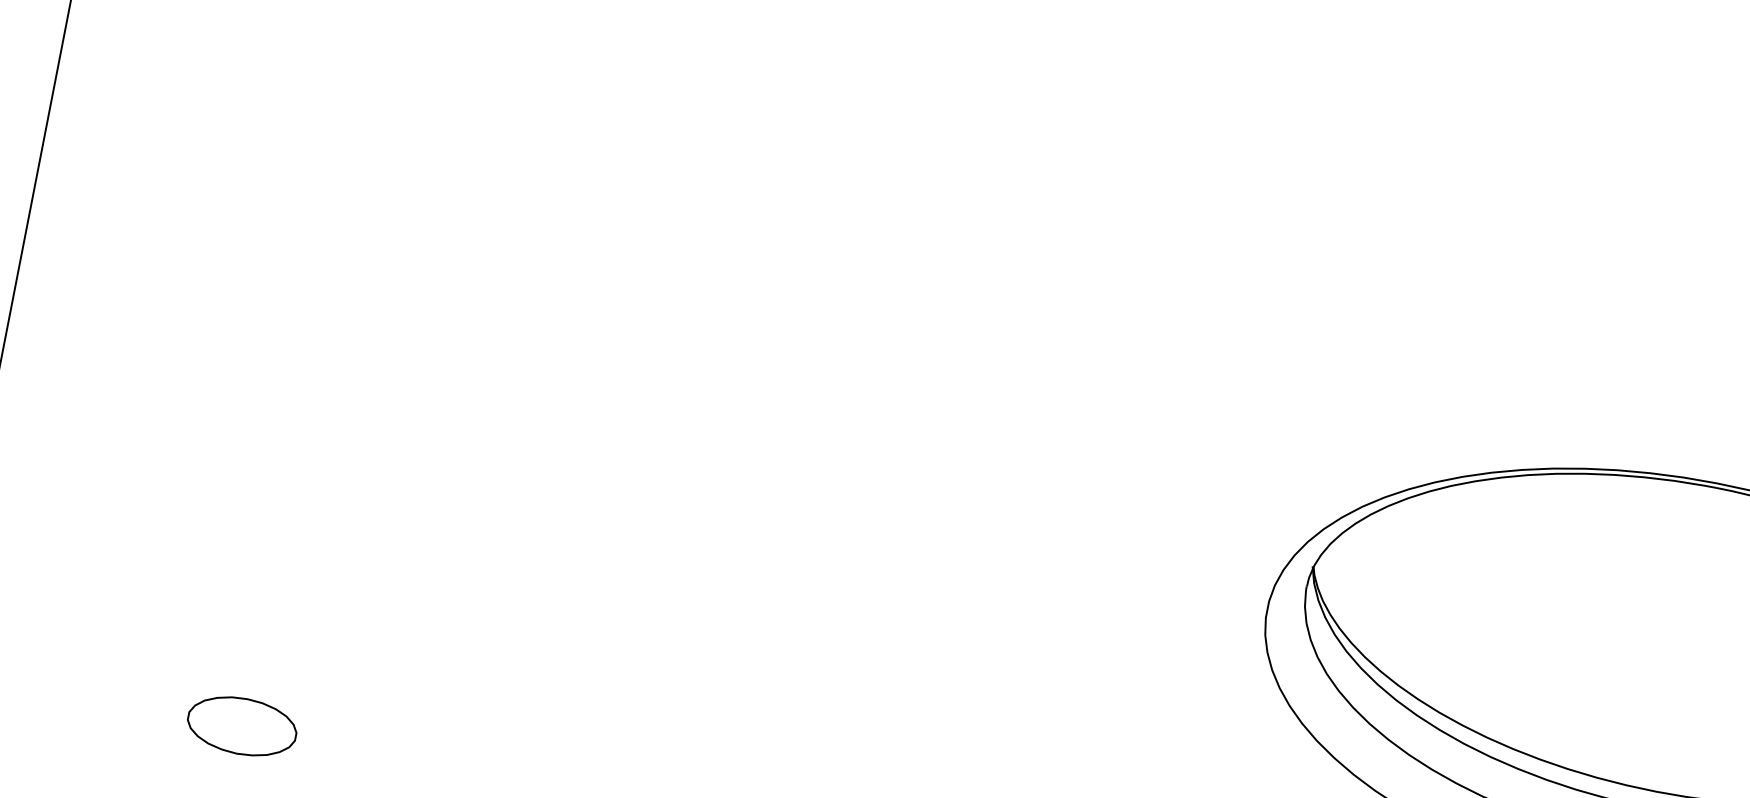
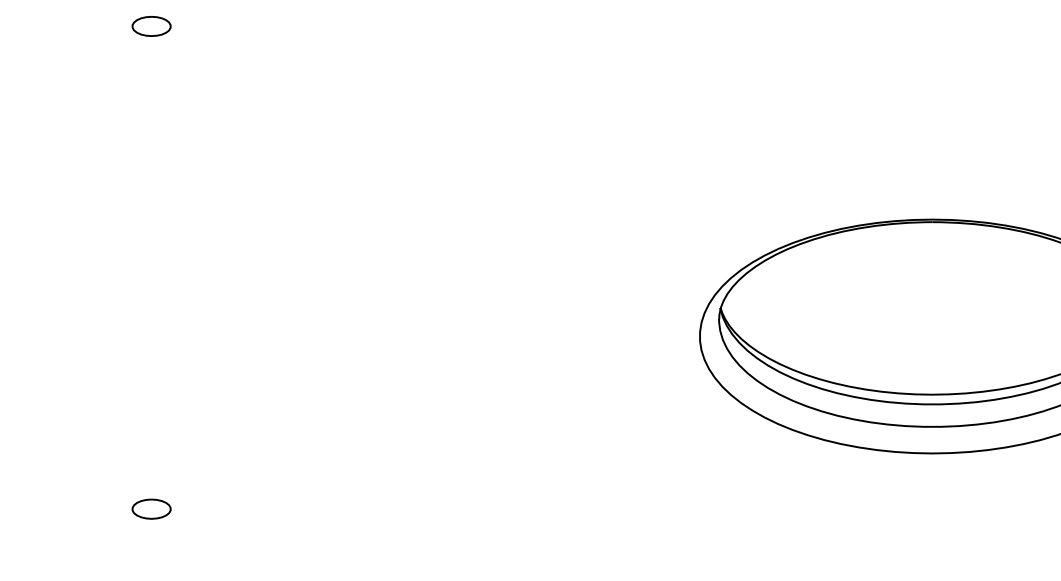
part: (242, 724) -> (151, 508), size x0.62

